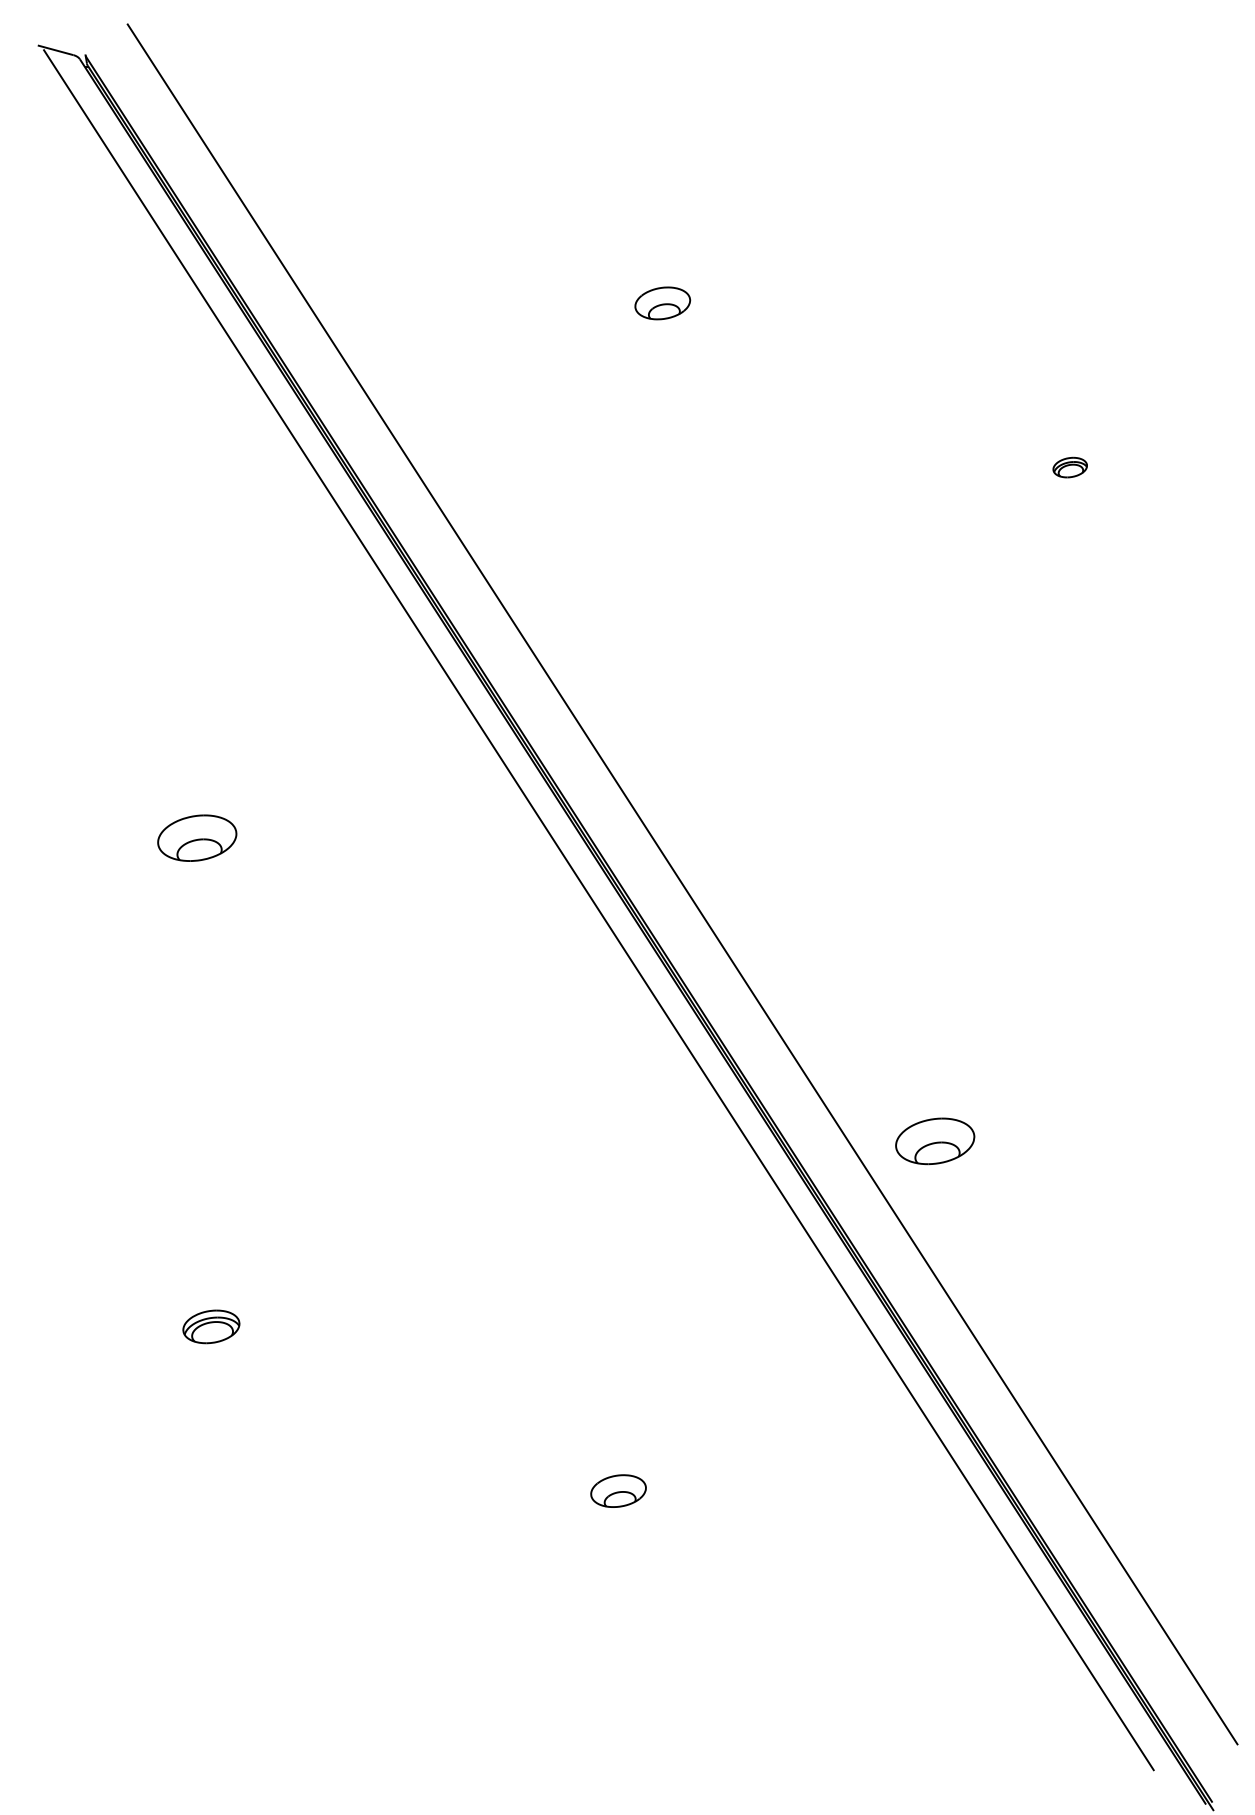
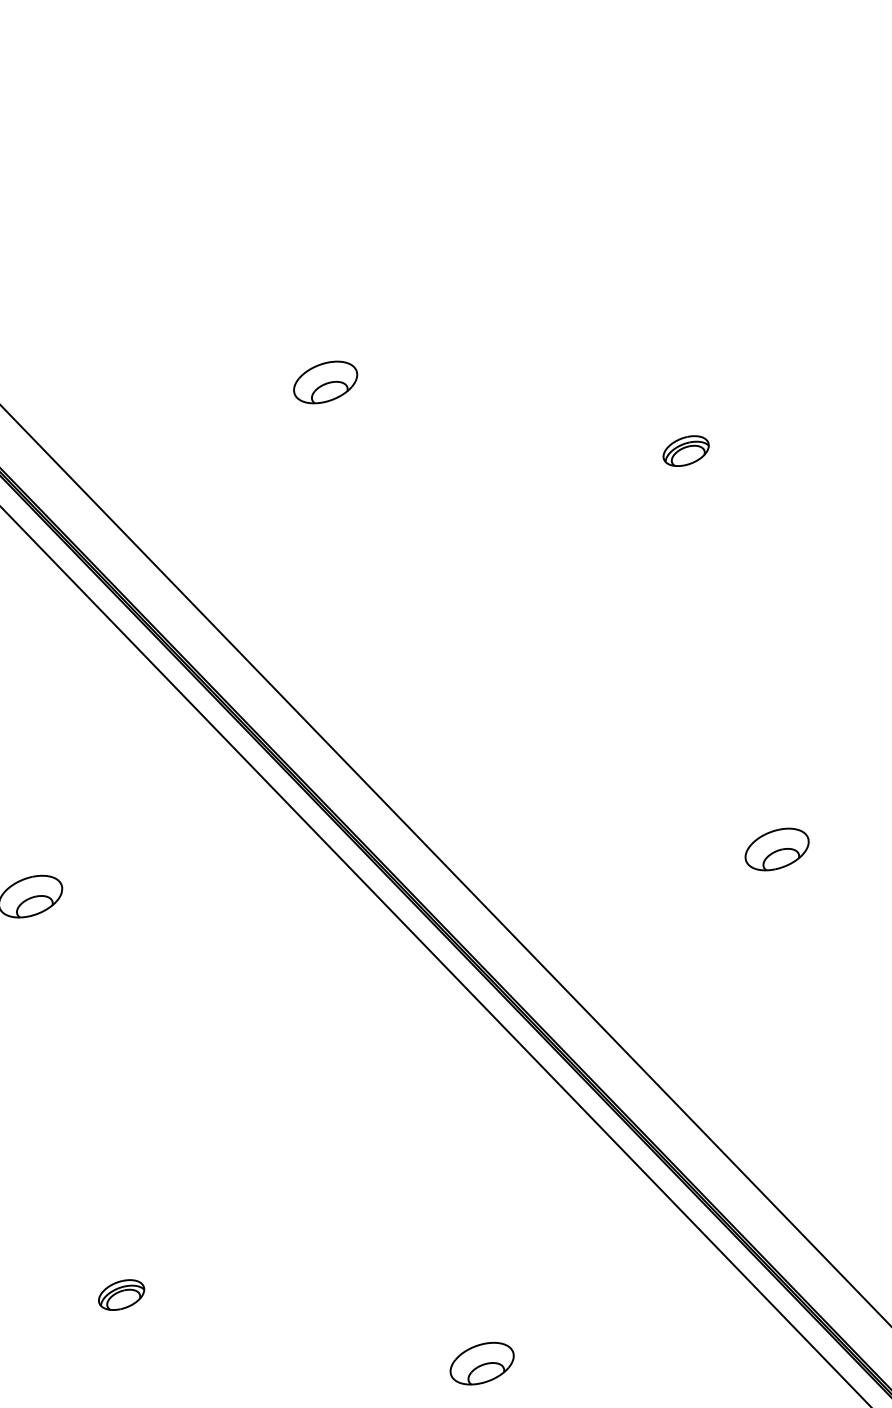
part: (662, 303) -> (325, 382), size x1.43
part: (1070, 467) -> (686, 450), size x1.67
part: (935, 1141) -> (777, 849), moved
part: (618, 1490) -> (481, 1363), size x1.43

